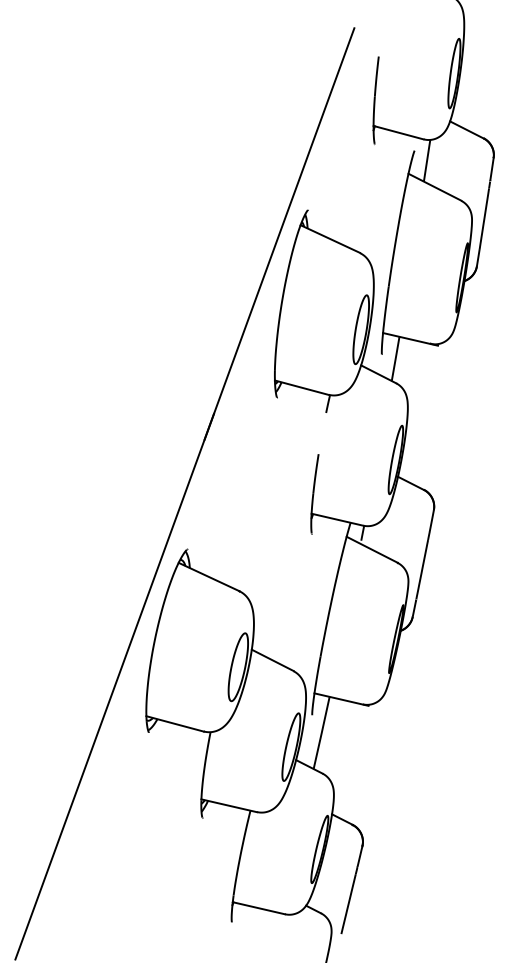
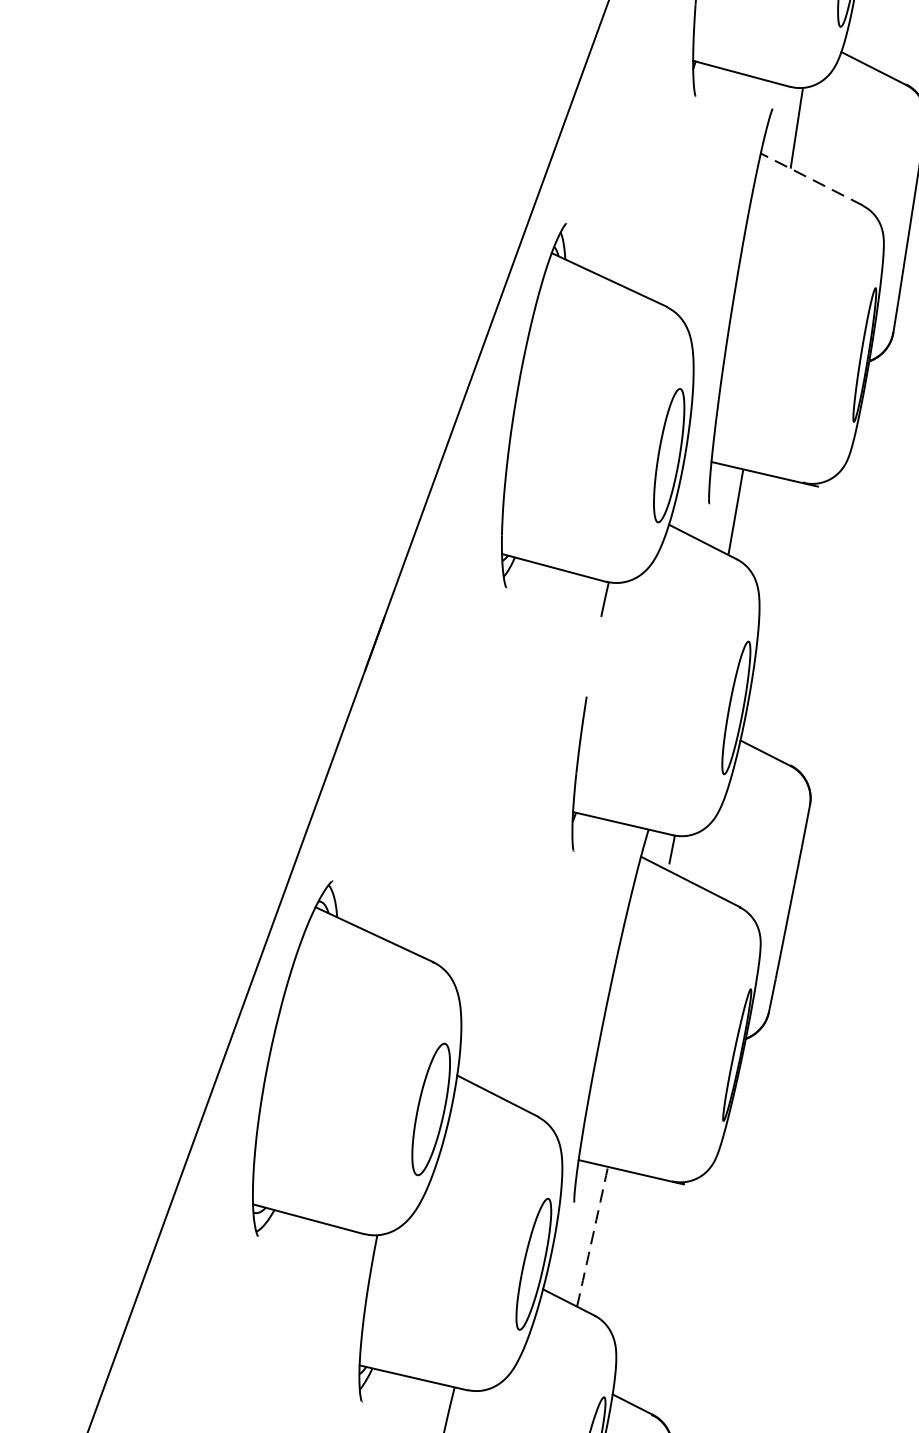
line: (434, 187) -> (811, 180), solid -> dashed
arc: (321, 732) -> (592, 1235), solid -> dashed

